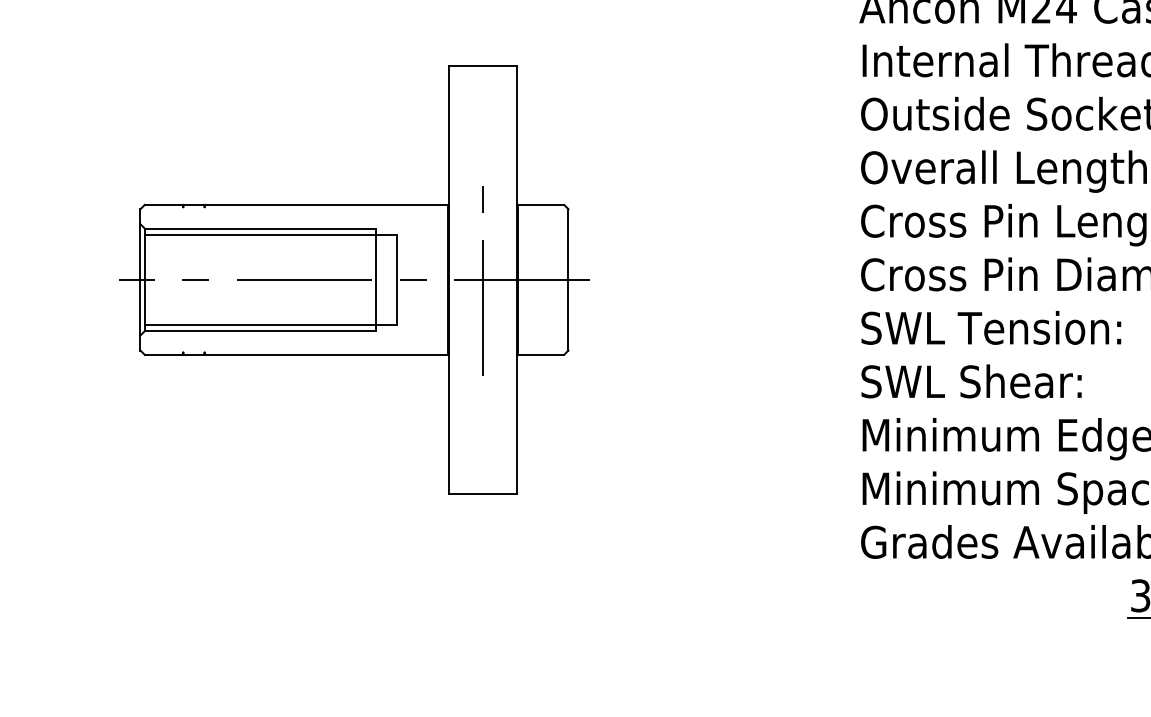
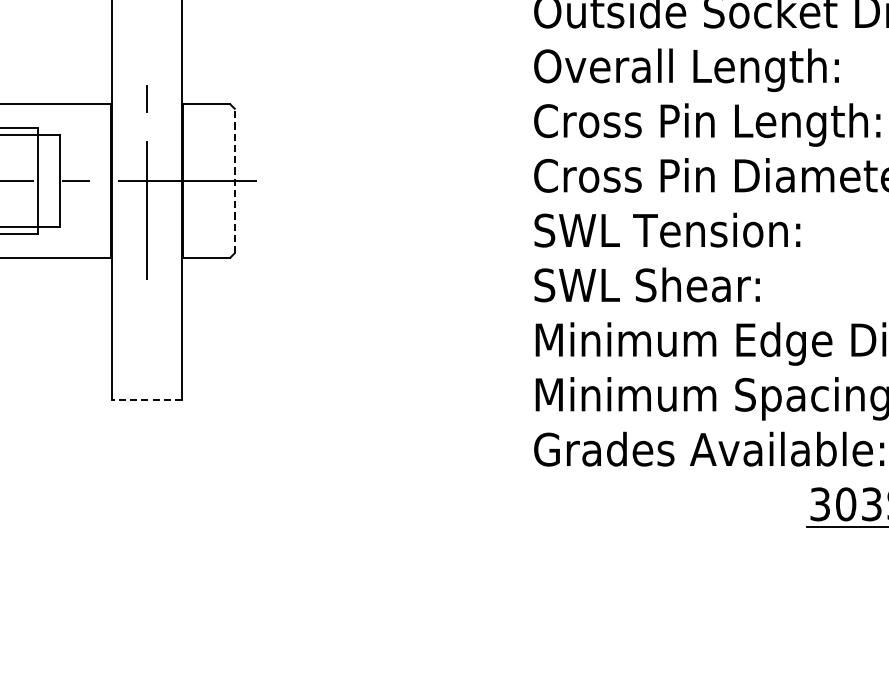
line: (568, 279) -> (234, 180), solid -> dashed
line: (482, 493) -> (146, 399), solid -> dashed

